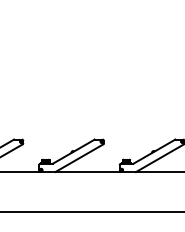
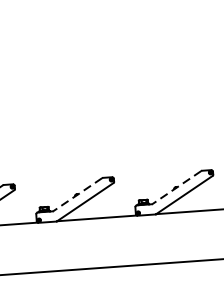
line: (73, 151) -> (77, 194), solid -> dashed
line: (154, 151) -> (176, 187), solid -> dashed

